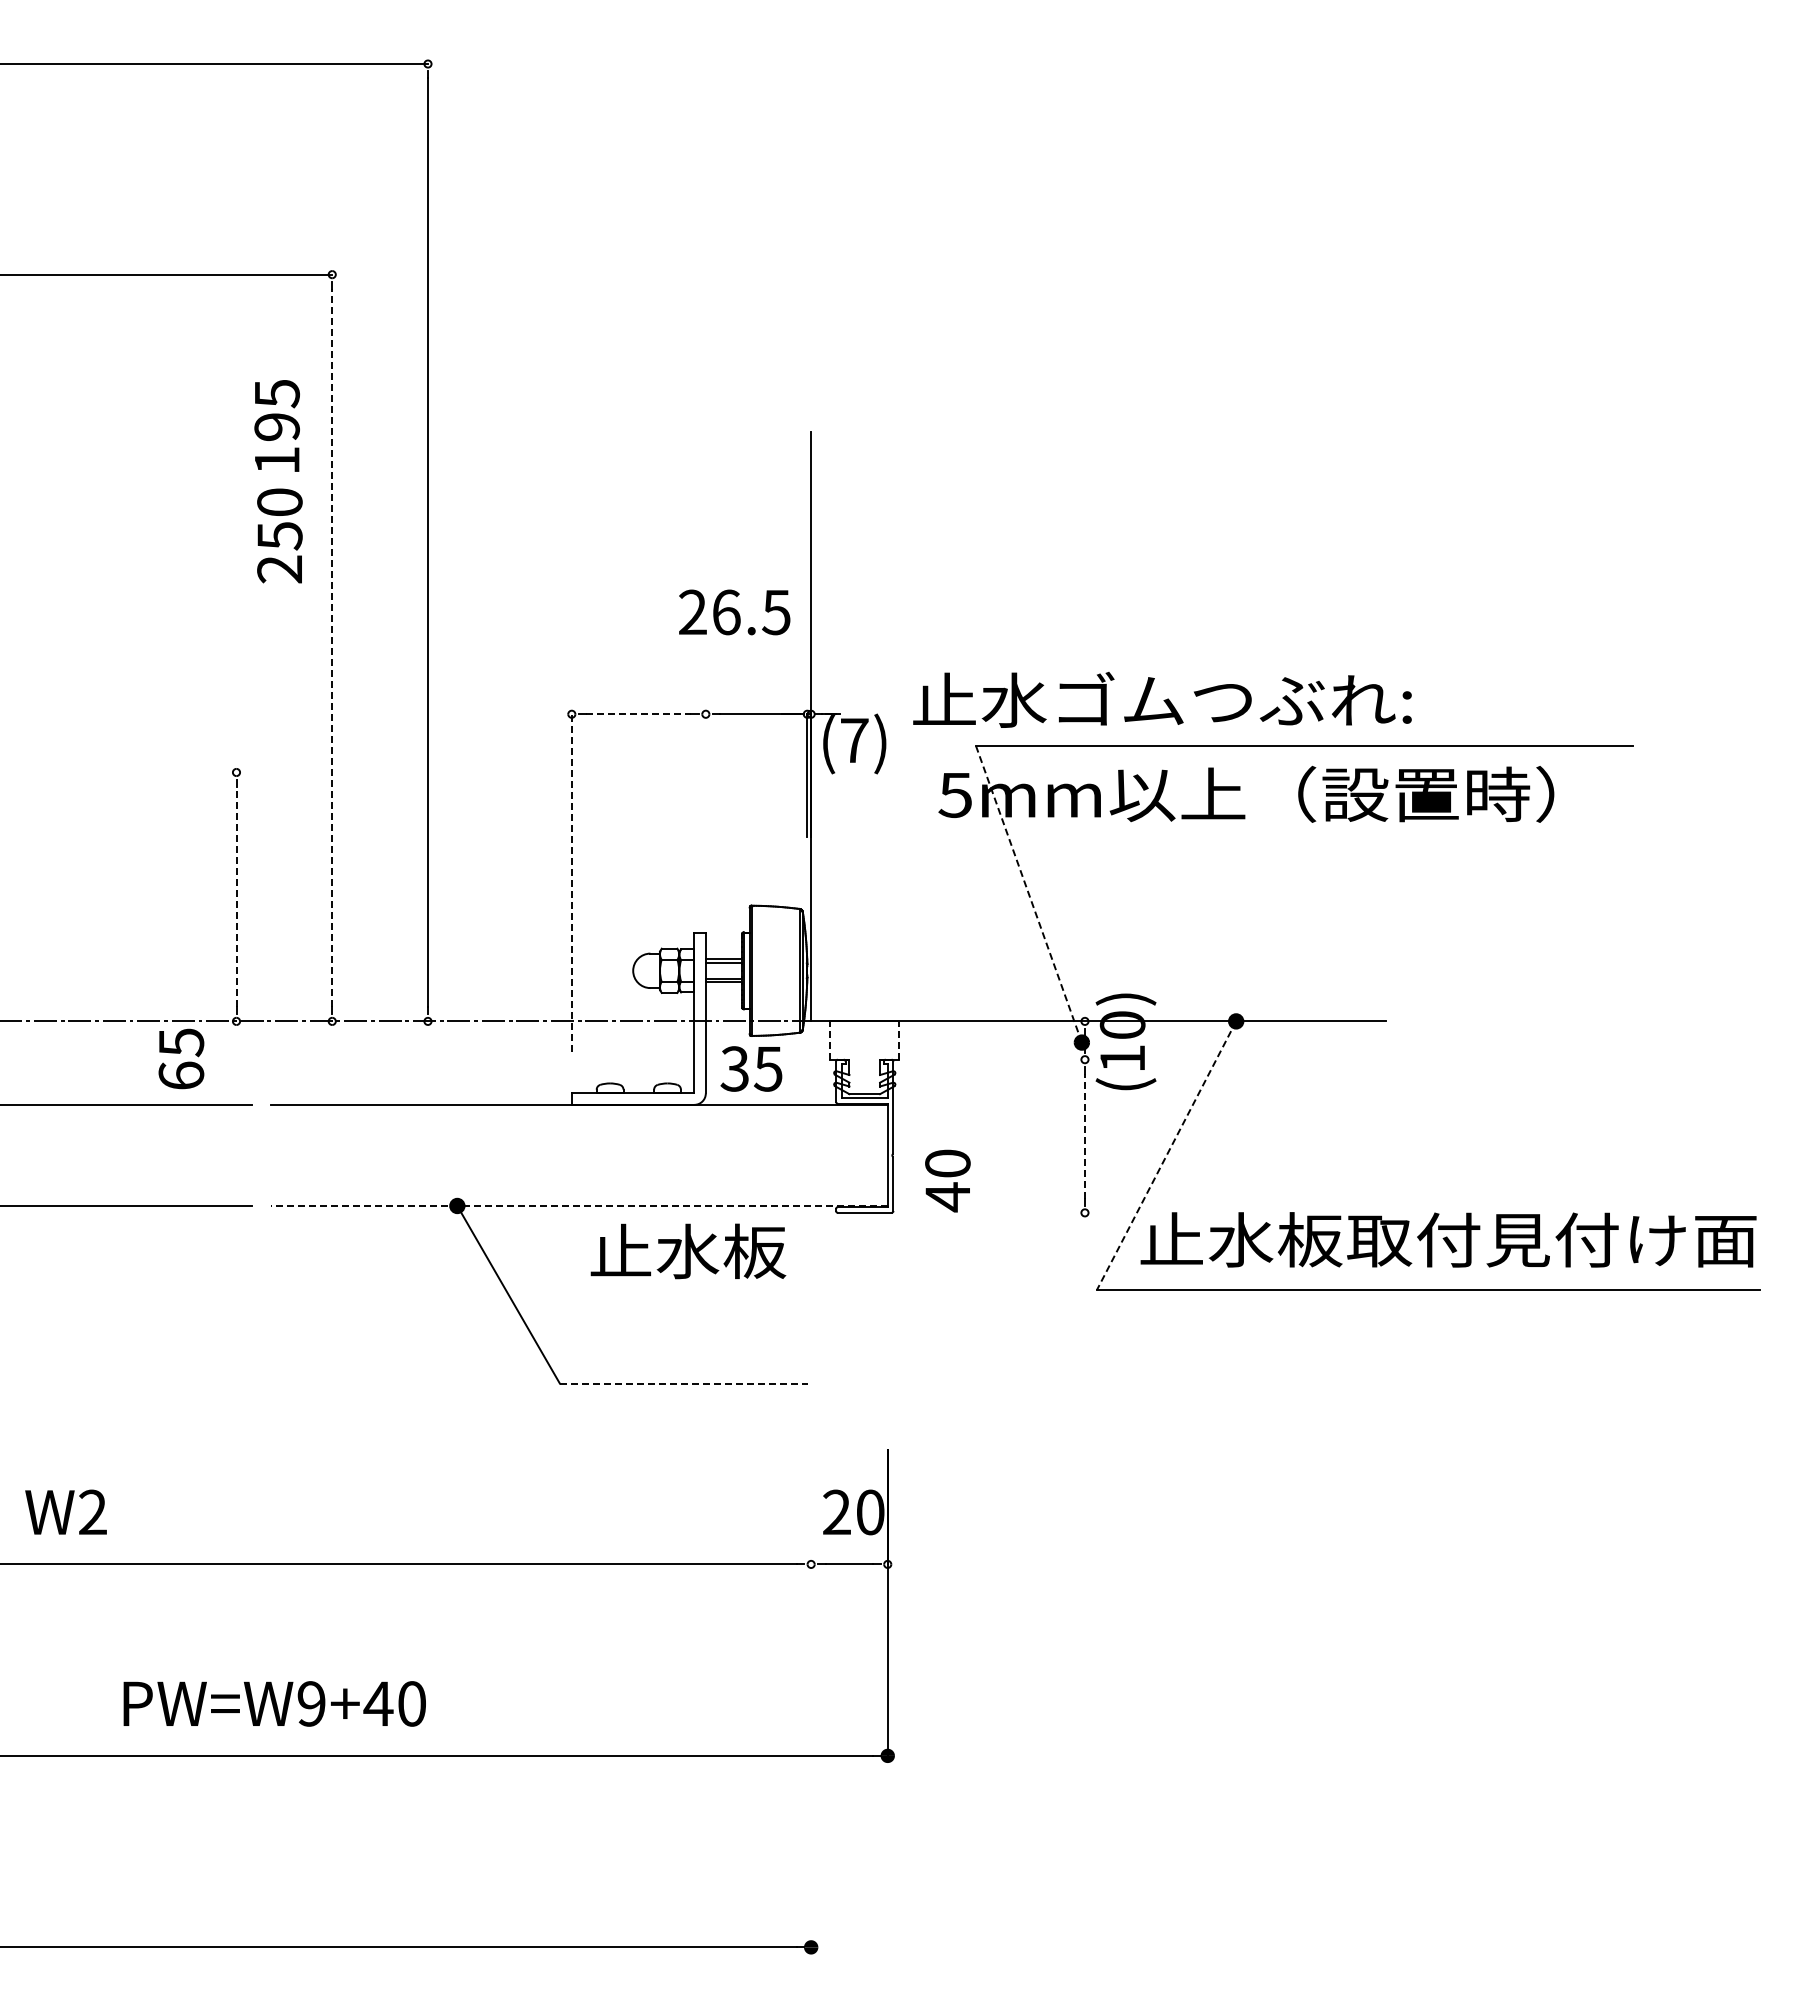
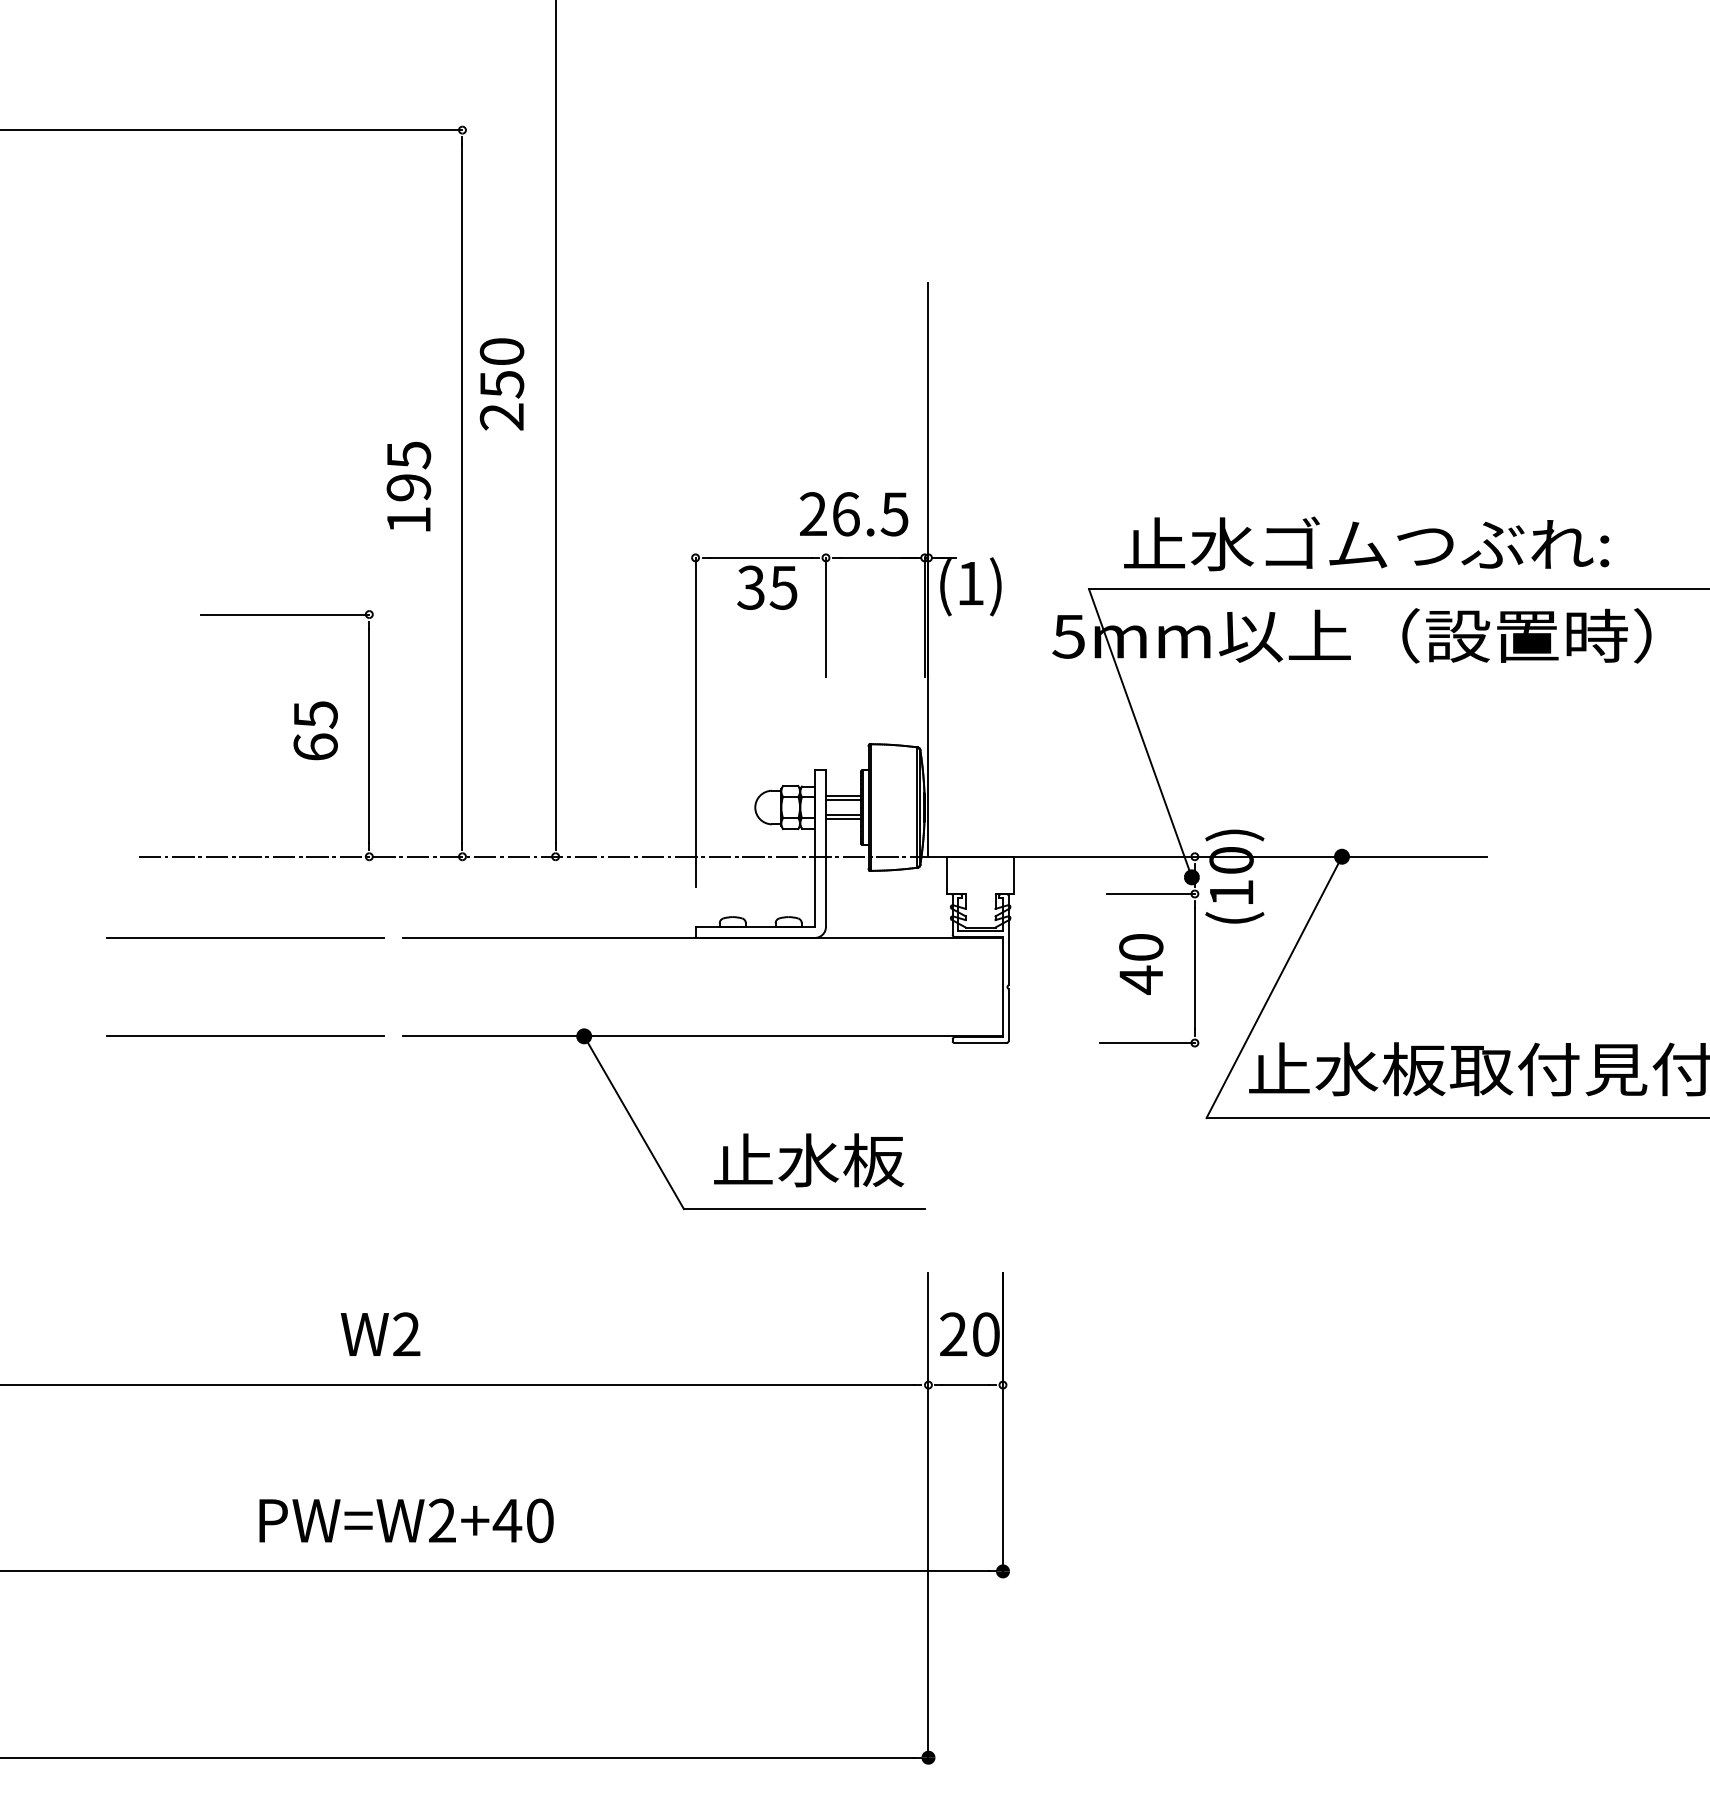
text: (276, 425) -> (408, 486), moved
text: (279, 535) -> (501, 383), moved
text: (734, 612) -> (853, 514), moved
line: (332, 647) -> (462, 492), dashed -> solid
text: (1162, 699) -> (1366, 543), moved
line: (638, 714) -> (760, 558), dashed -> solid
text: (854, 740) -> (970, 583), (7) -> (1)
line: (149, 772) -> (284, 614), added
line: (705, 775) -> (825, 617), added
line: (571, 882) -> (695, 721), dashed -> solid
line: (1028, 894) -> (1139, 733), dashed -> solid
line: (236, 896) -> (369, 735), dashed -> solid
line: (830, 1040) -> (947, 875), dashed -> solid
line: (899, 1040) -> (1014, 875), dashed -> solid
text: (181, 1058) -> (315, 730), moved
line: (1039, 1059) -> (1150, 893), added
text: (751, 1068) -> (767, 587), moved
line: (1084, 1135) -> (1194, 967), dashed -> solid
line: (1166, 1156) -> (1274, 988), dashed -> solid
text: (947, 1180) -> (1140, 963), moved
line: (578, 1205) -> (702, 1035), dashed -> solid
line: (1035, 1212) -> (1146, 1042), added
text: (688, 1251) -> (809, 1160), moved
line: (683, 1383) -> (804, 1209), dashed -> solid
text: (65, 1511) -> (380, 1333), moved
line: (811, 1698) -> (928, 1515), added
text: (311, 1703) -> (442, 1520), PW=W9+40 -> PW=W2+40

